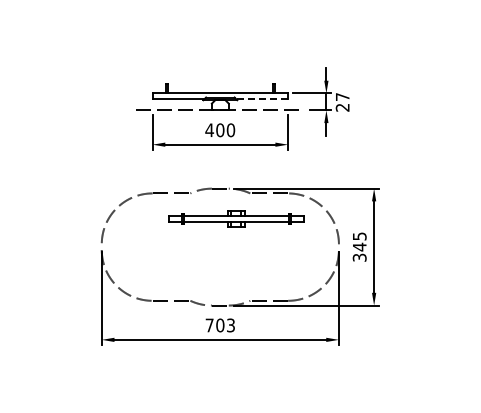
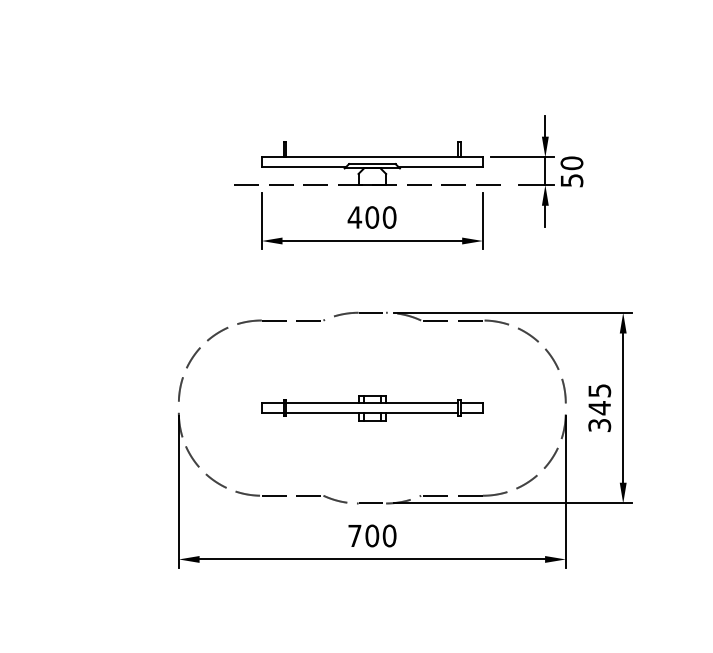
line: (262, 99) -> (441, 167), dashed -> solid
text: (342, 101) -> (571, 170), 27 -> 50
part: (236, 218) -> (372, 407), moved
text: (230, 325) -> (388, 536), 703 -> 700

